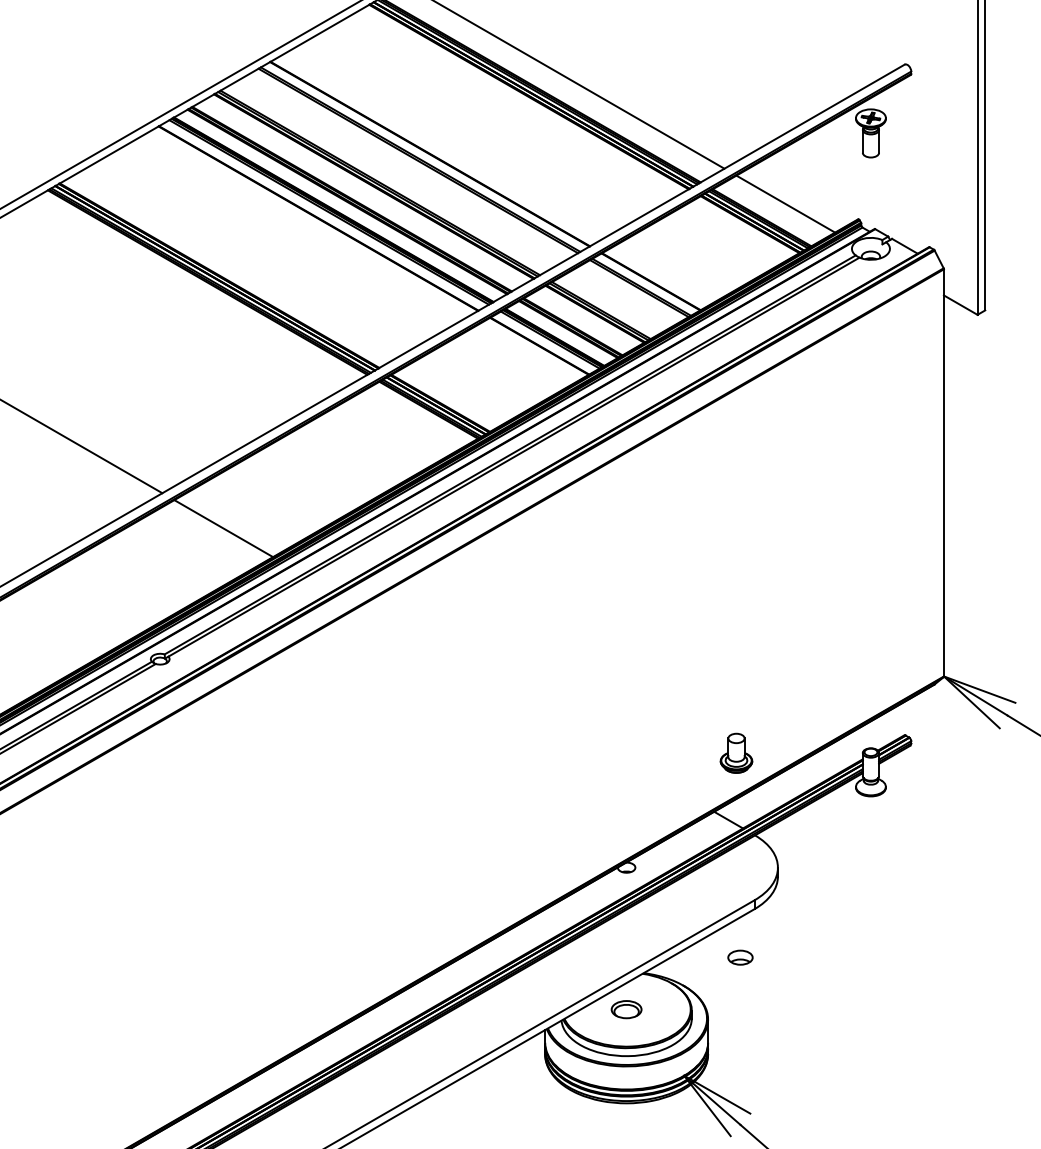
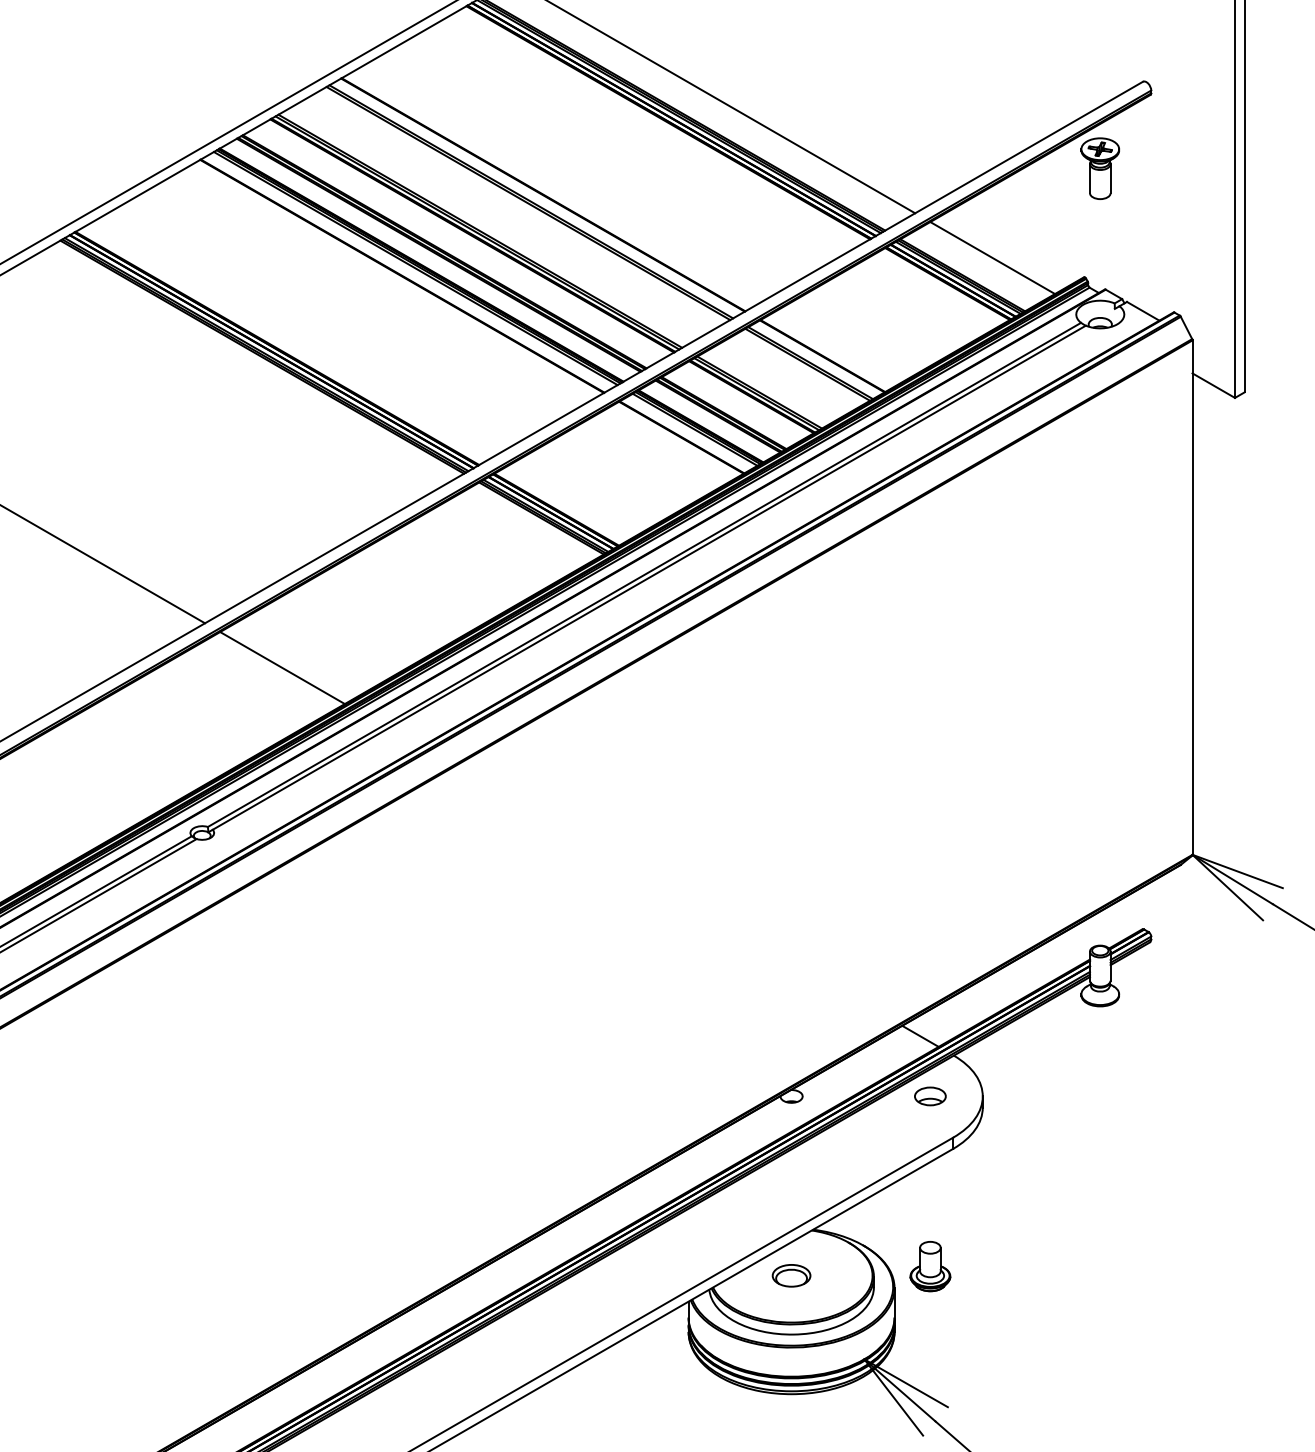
part: (736, 752) -> (930, 1265), moved
part: (740, 957) -> (930, 1096), moved

